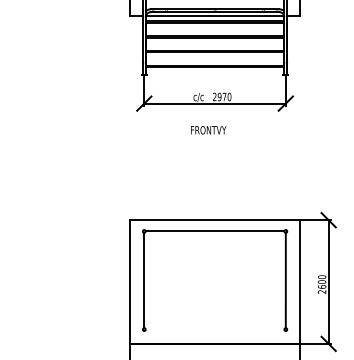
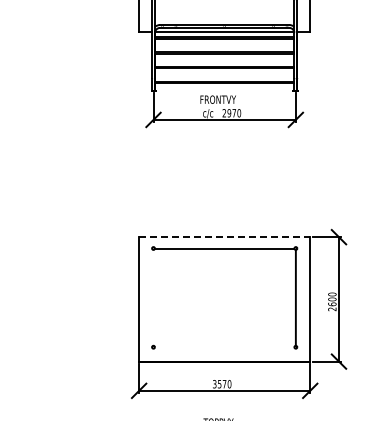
text: (207, 130) -> (217, 99), moved
line: (214, 220) -> (224, 237), solid -> dashed
line: (144, 280) -> (153, 297), removed

